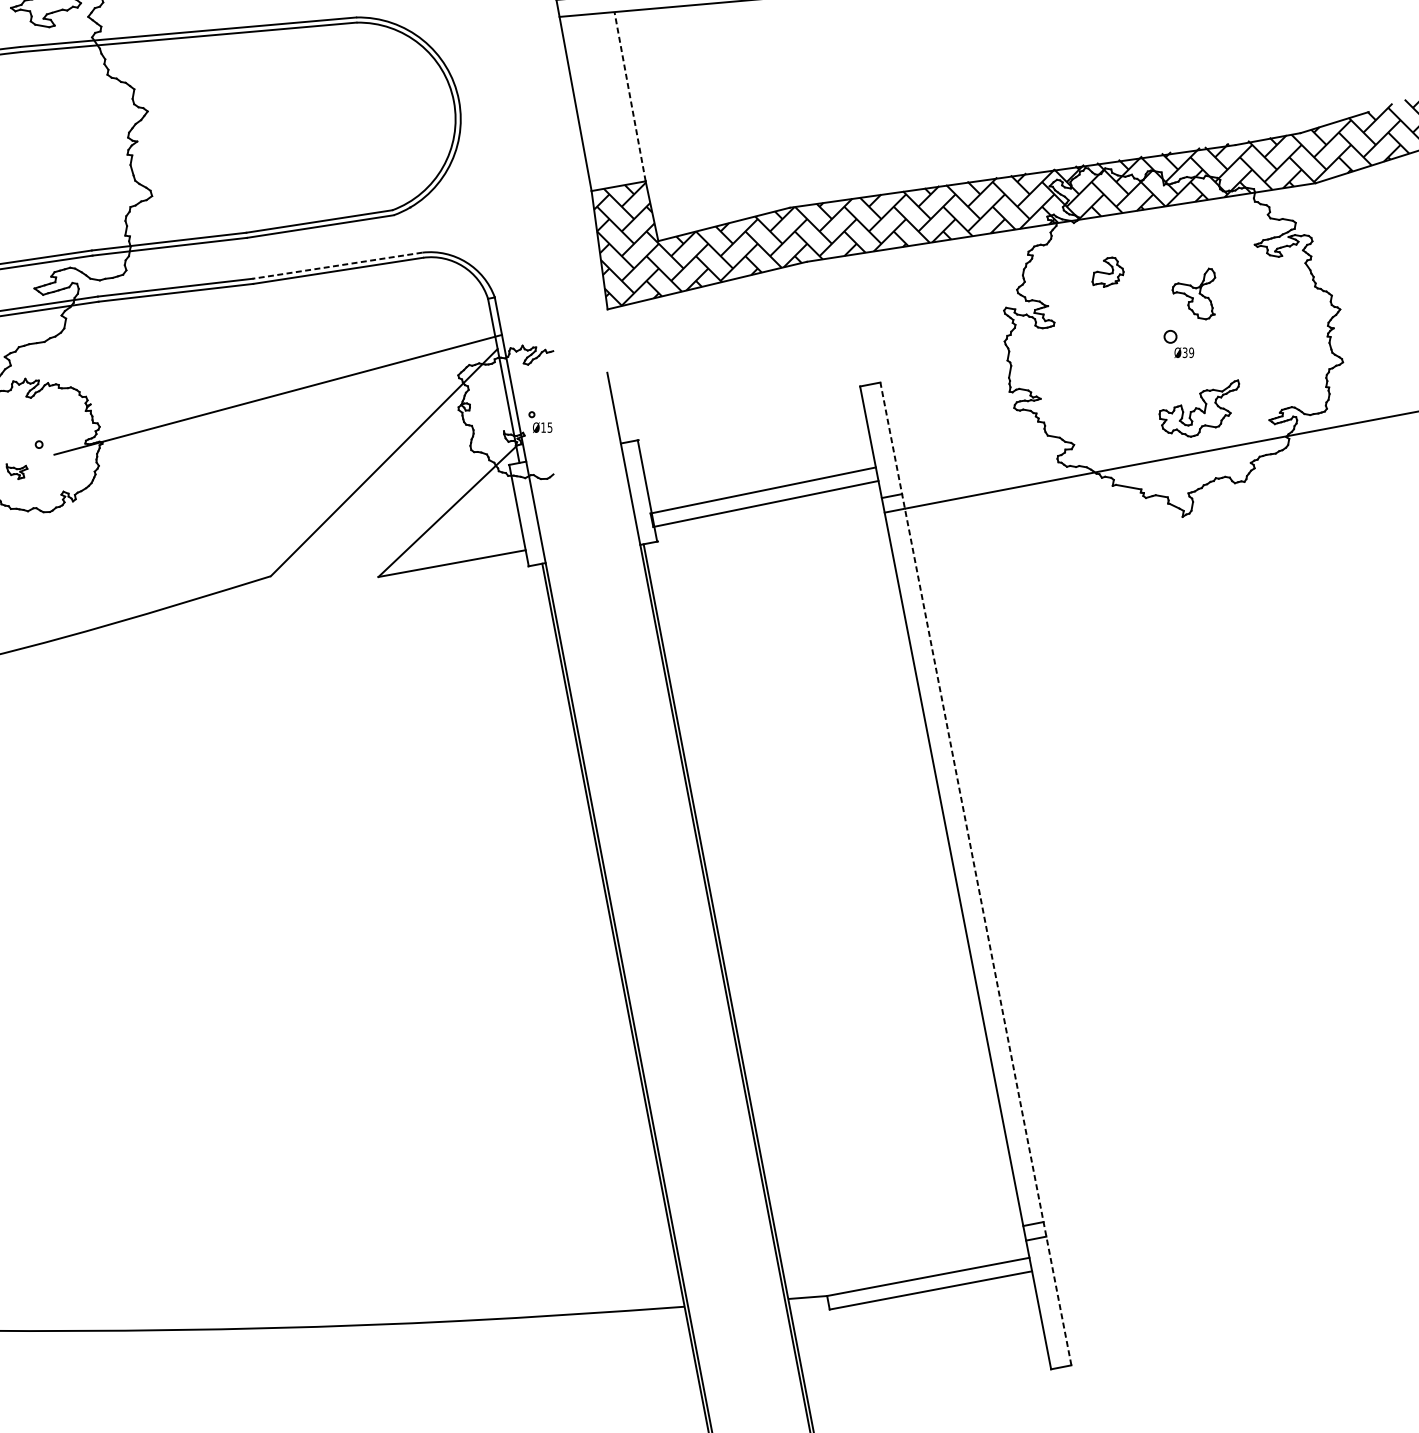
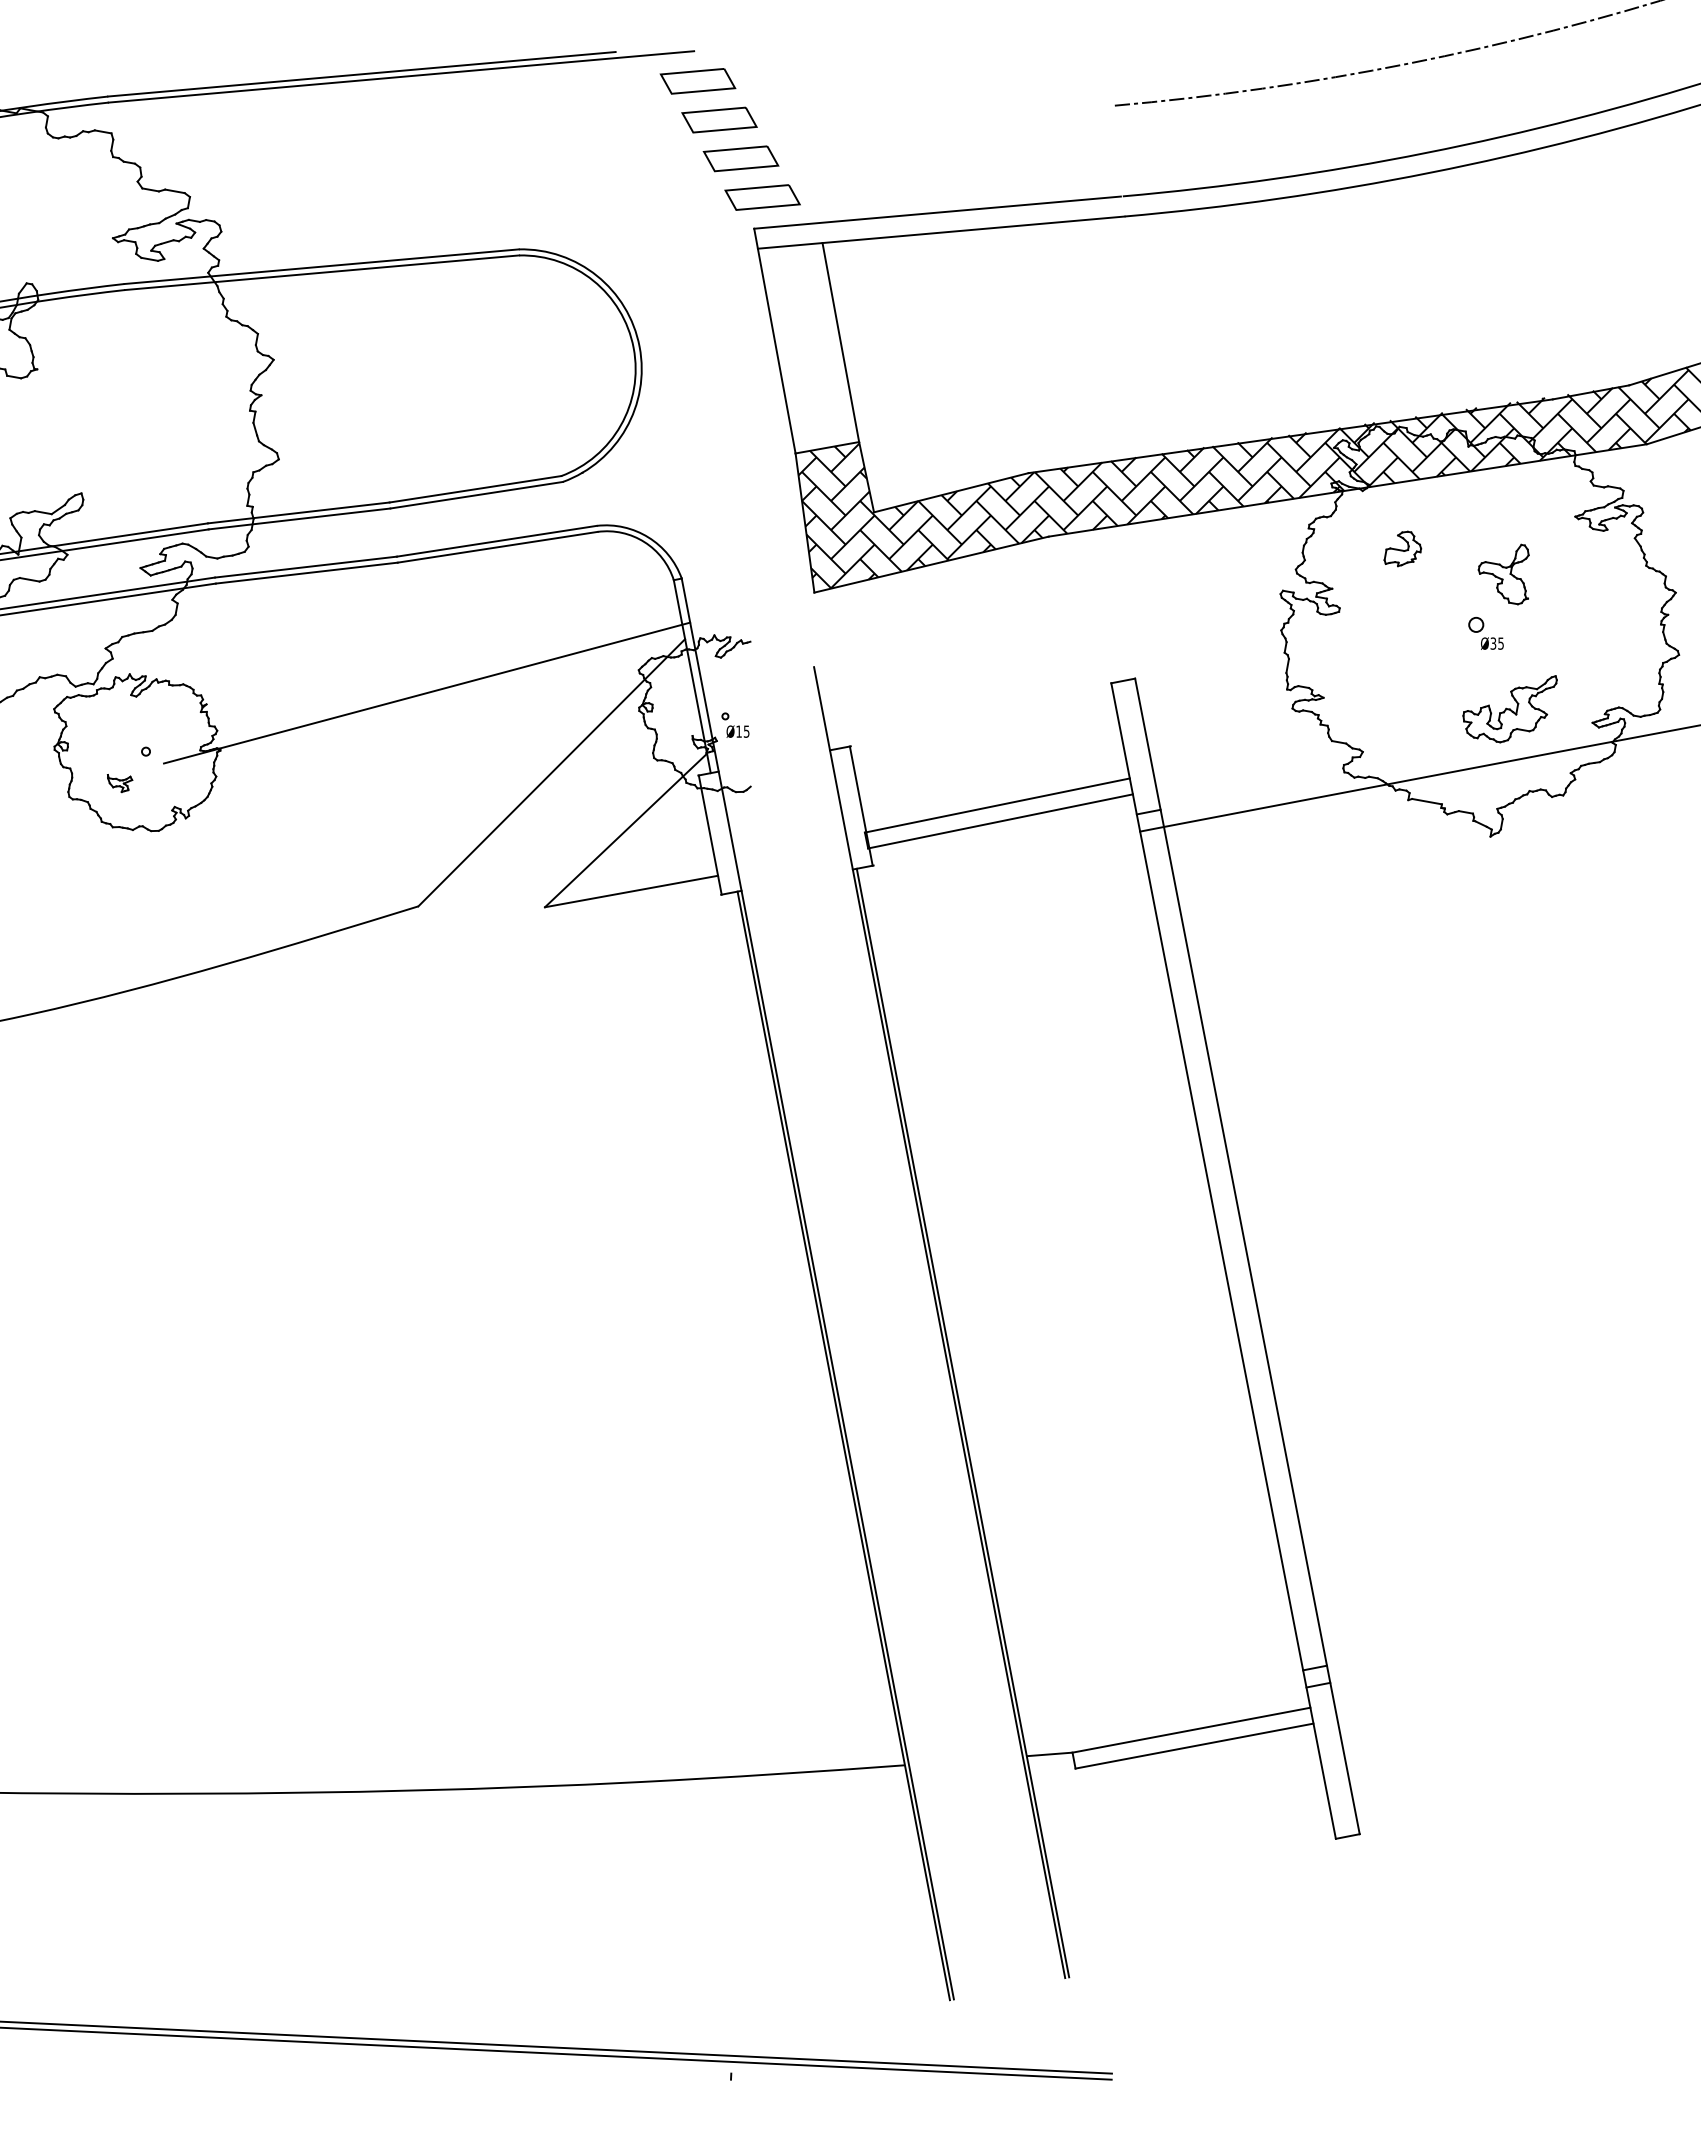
line: (629, 96) -> (840, 342), dashed -> solid
line: (337, 265) -> (496, 541), dashed -> solid
text: (1191, 352) -> (1500, 643), Ø39 -> Ø35
line: (975, 874) -> (1247, 1256), dashed -> solid

